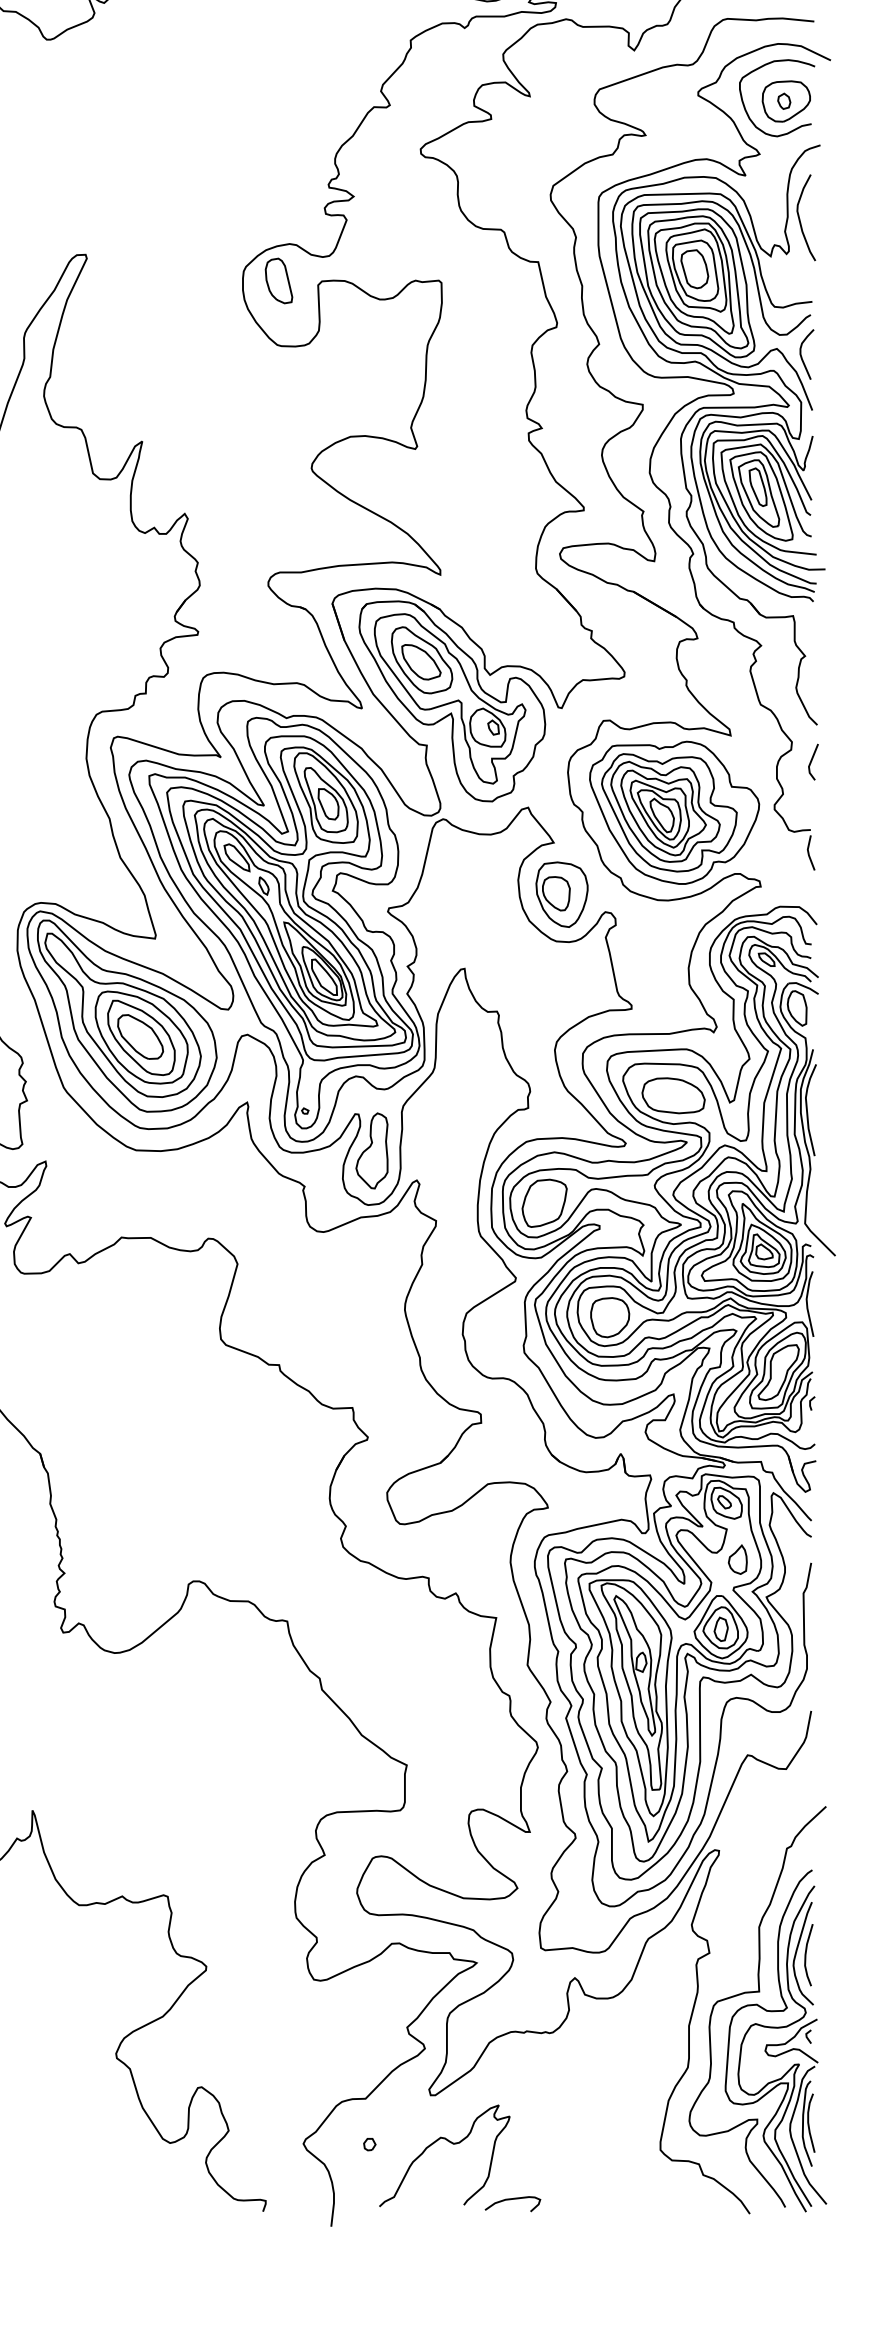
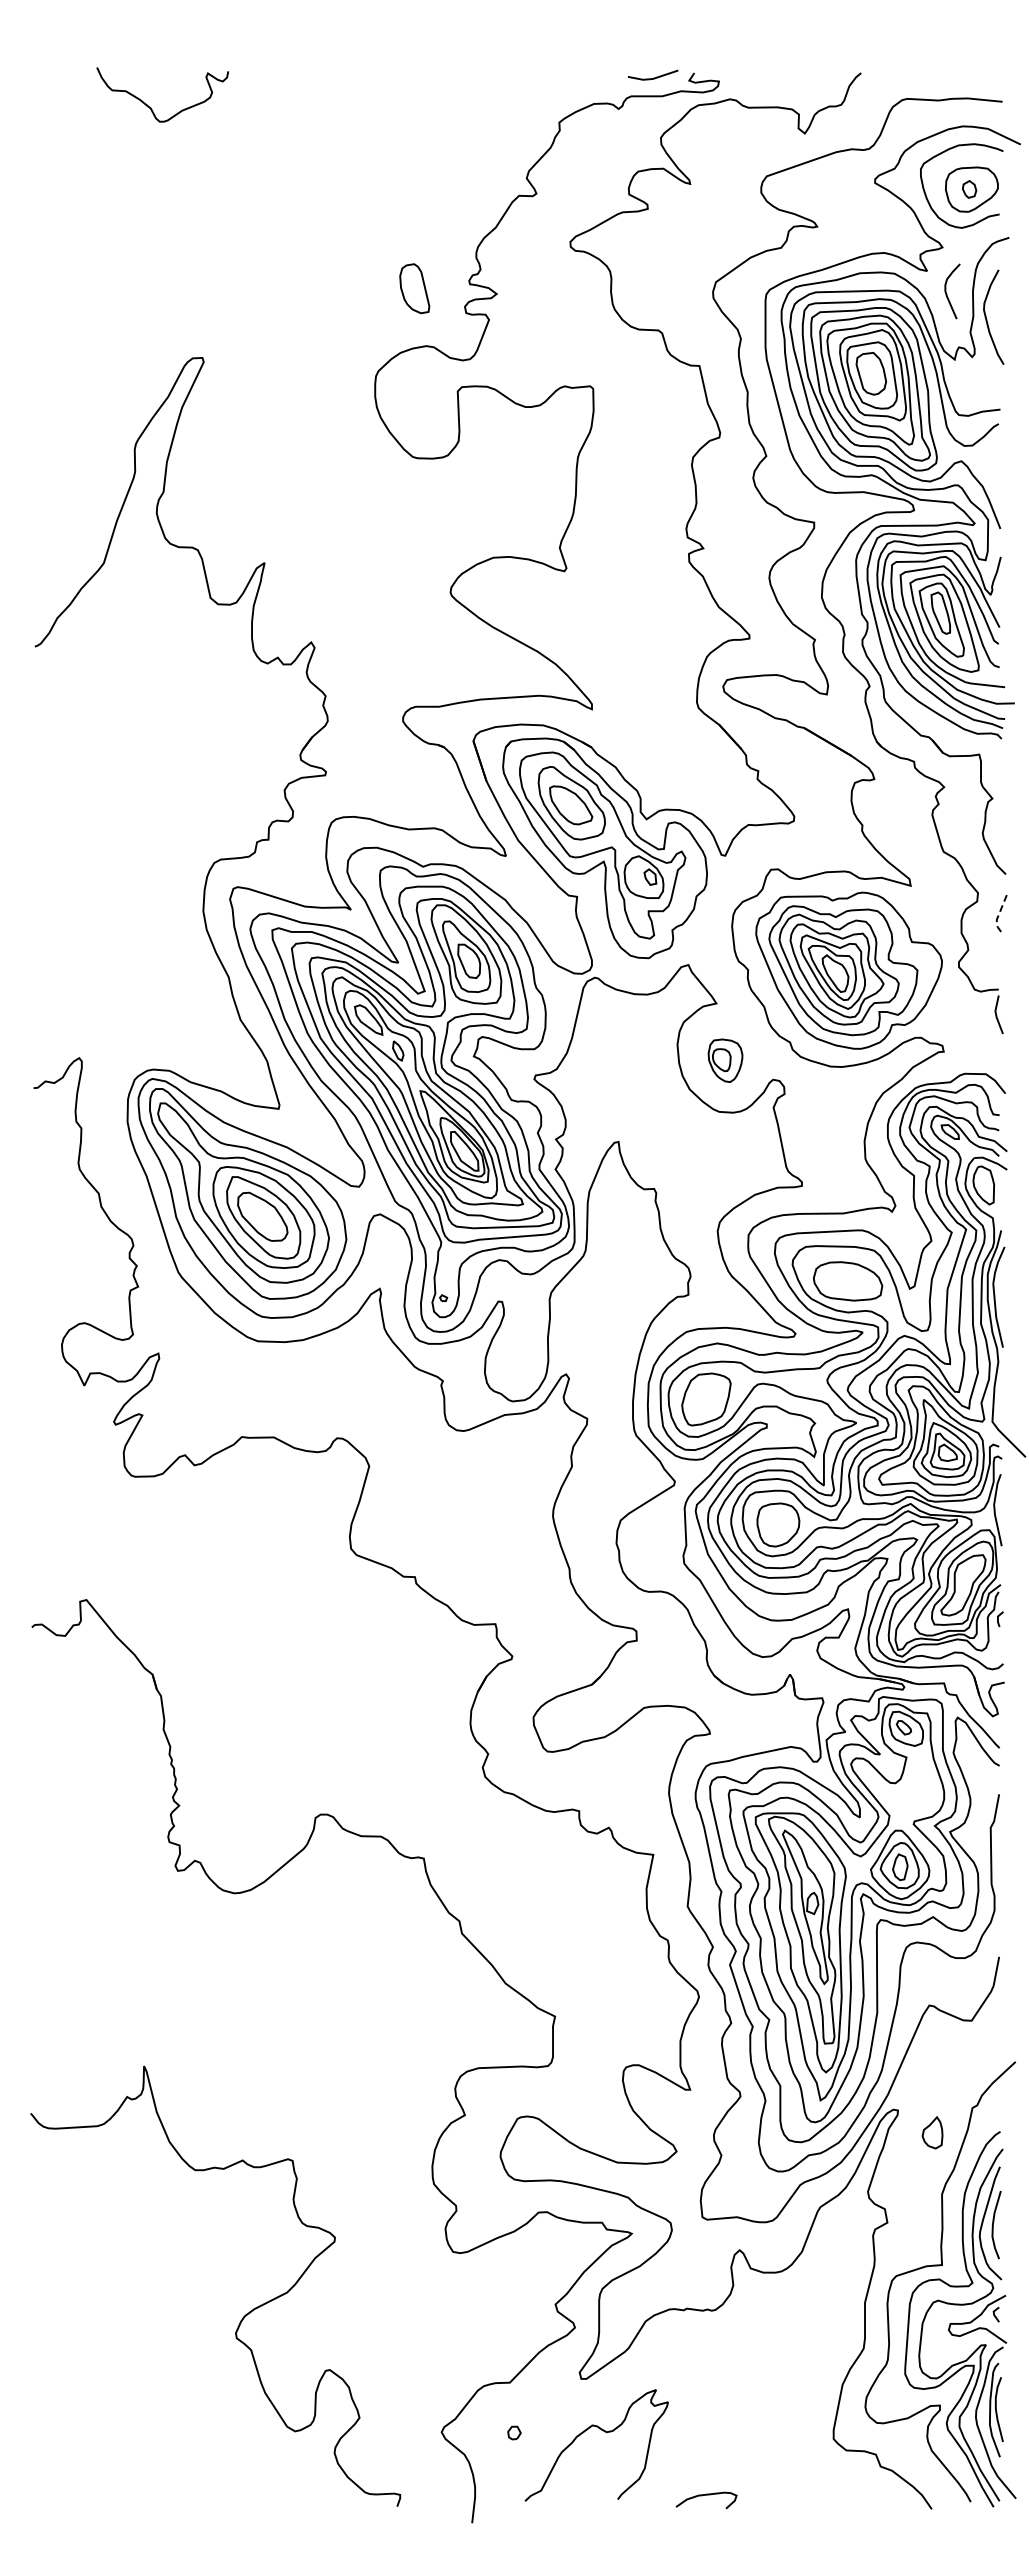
part: (278, 280) -> (414, 288), moved
curve: (802, 357) -> (947, 294), moved
line: (810, 763) -> (998, 916), solid -> dashed
part: (562, 894) -> (725, 1060), size x0.6
part: (371, 1150) -> (516, 1341), removed
part: (737, 1559) -> (932, 2132), moved
curve: (512, 2199) -> (706, 2495), moved

